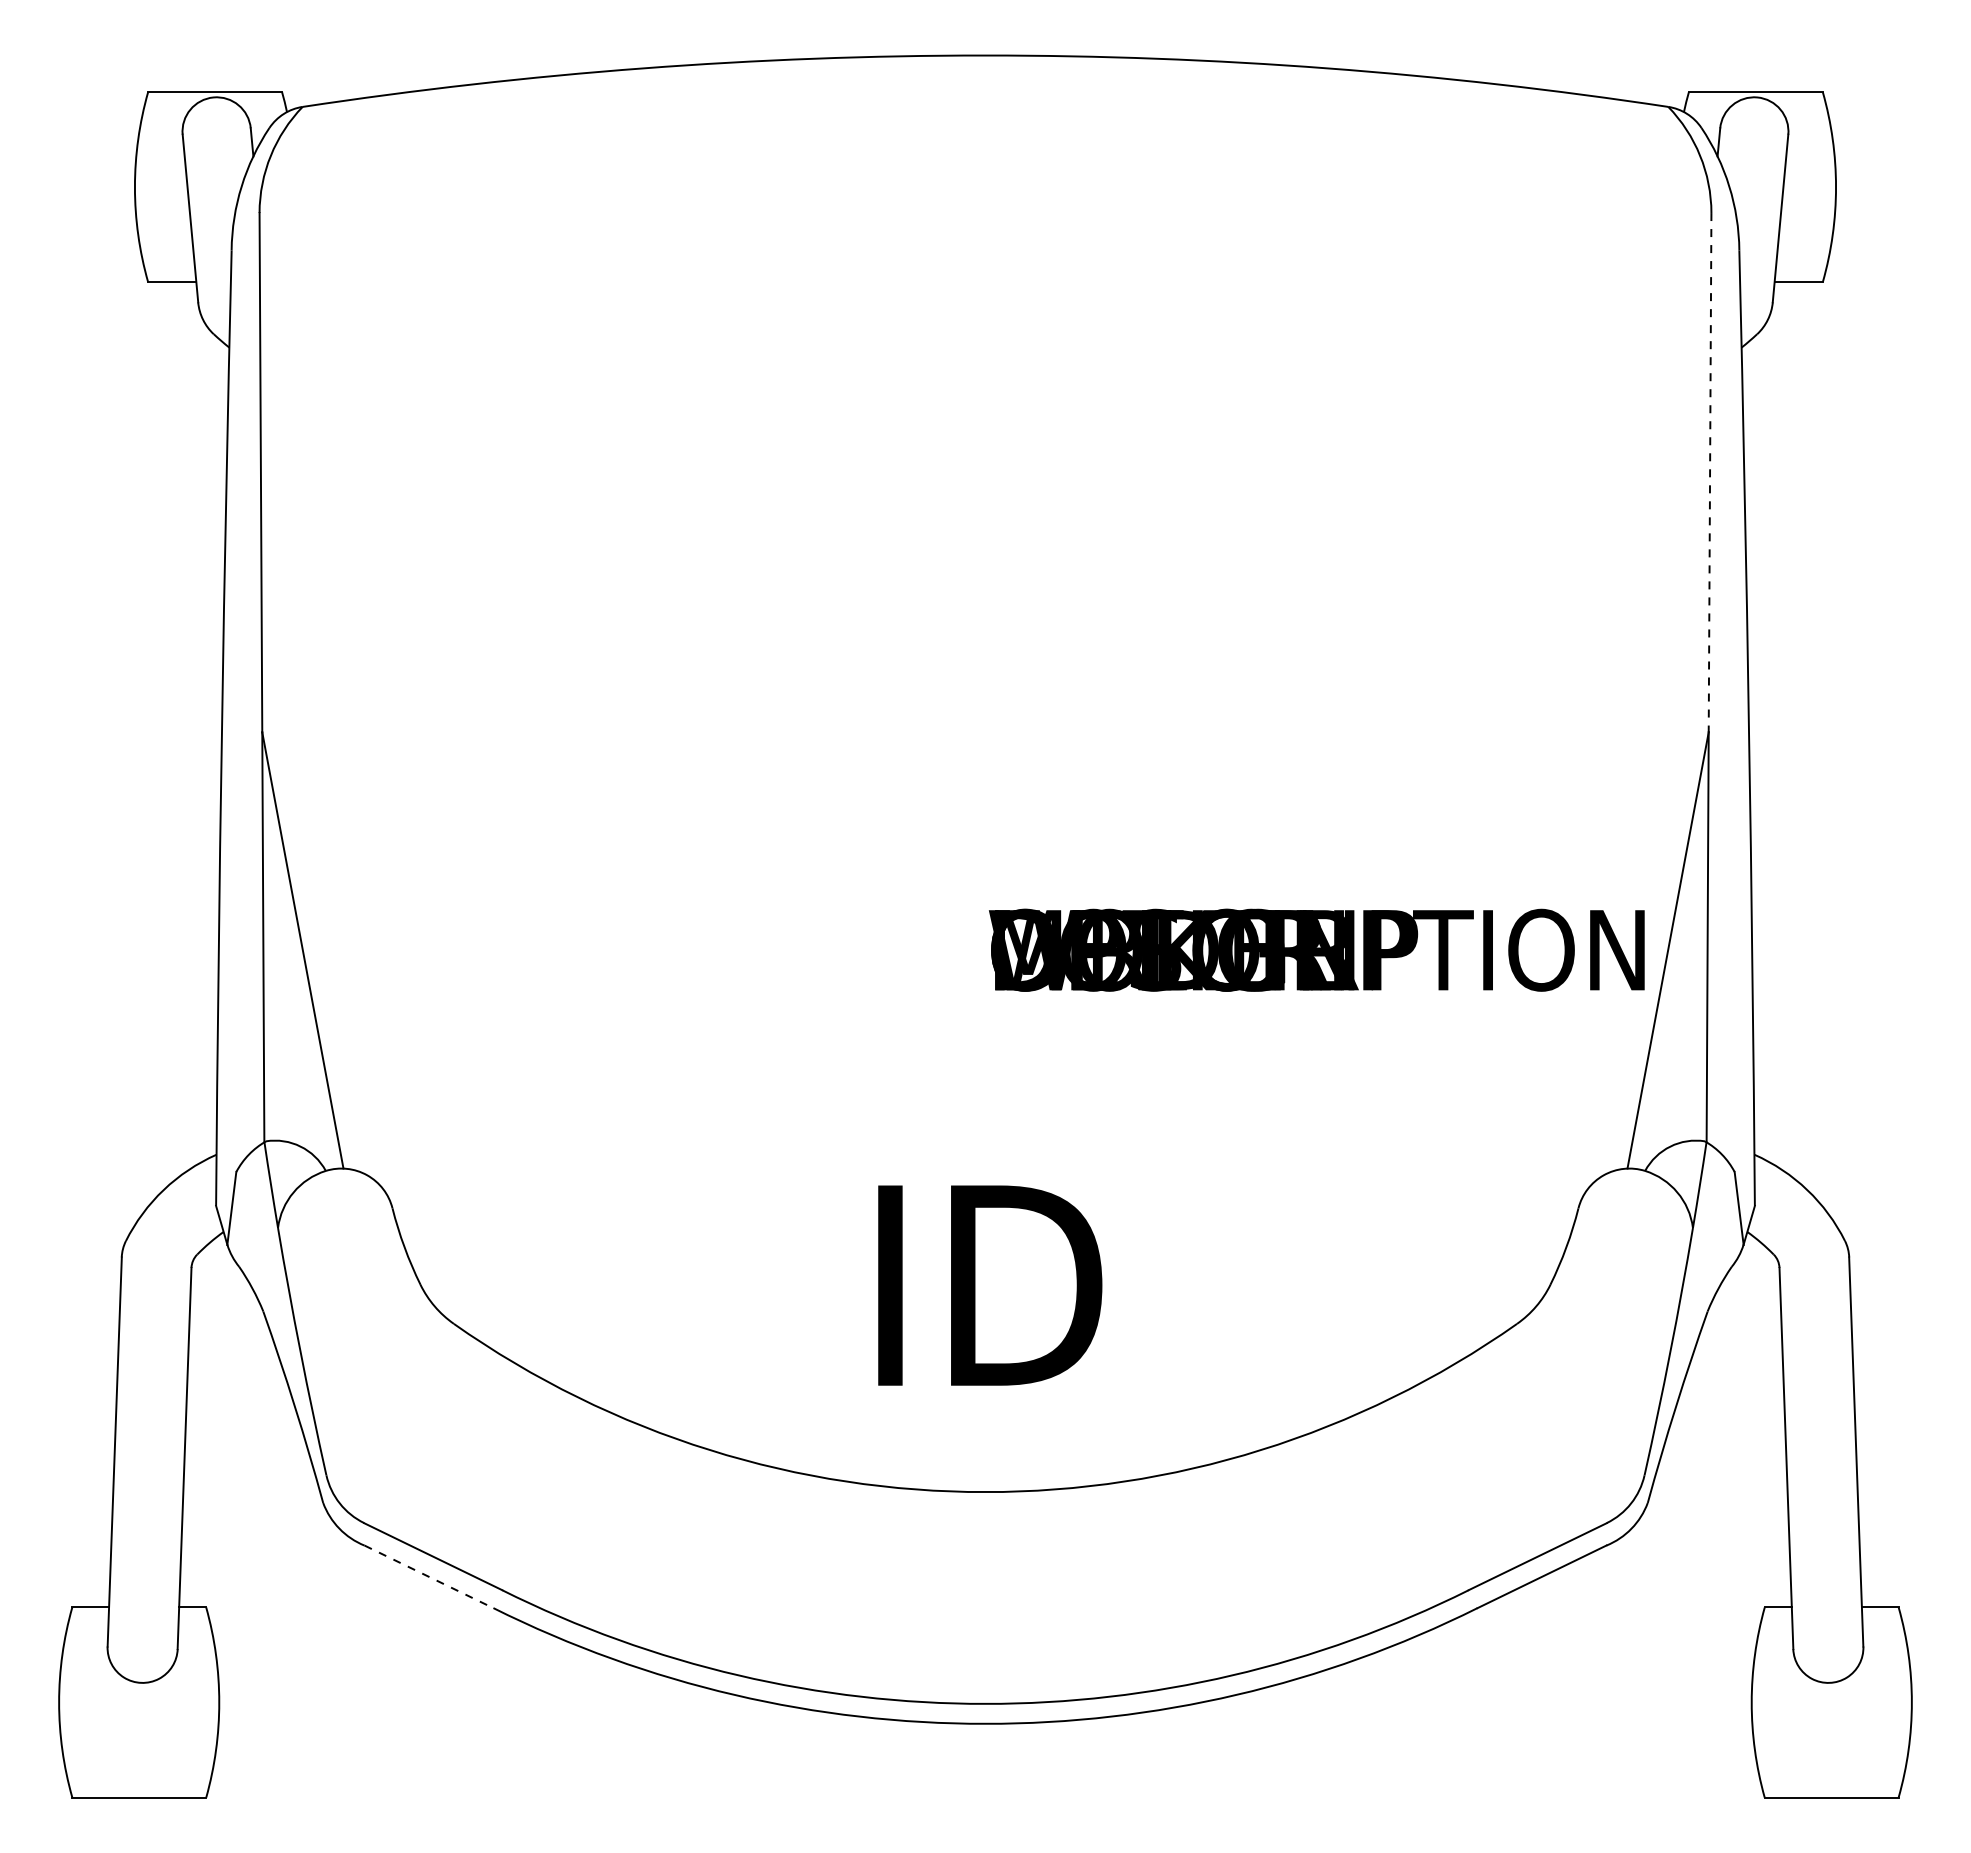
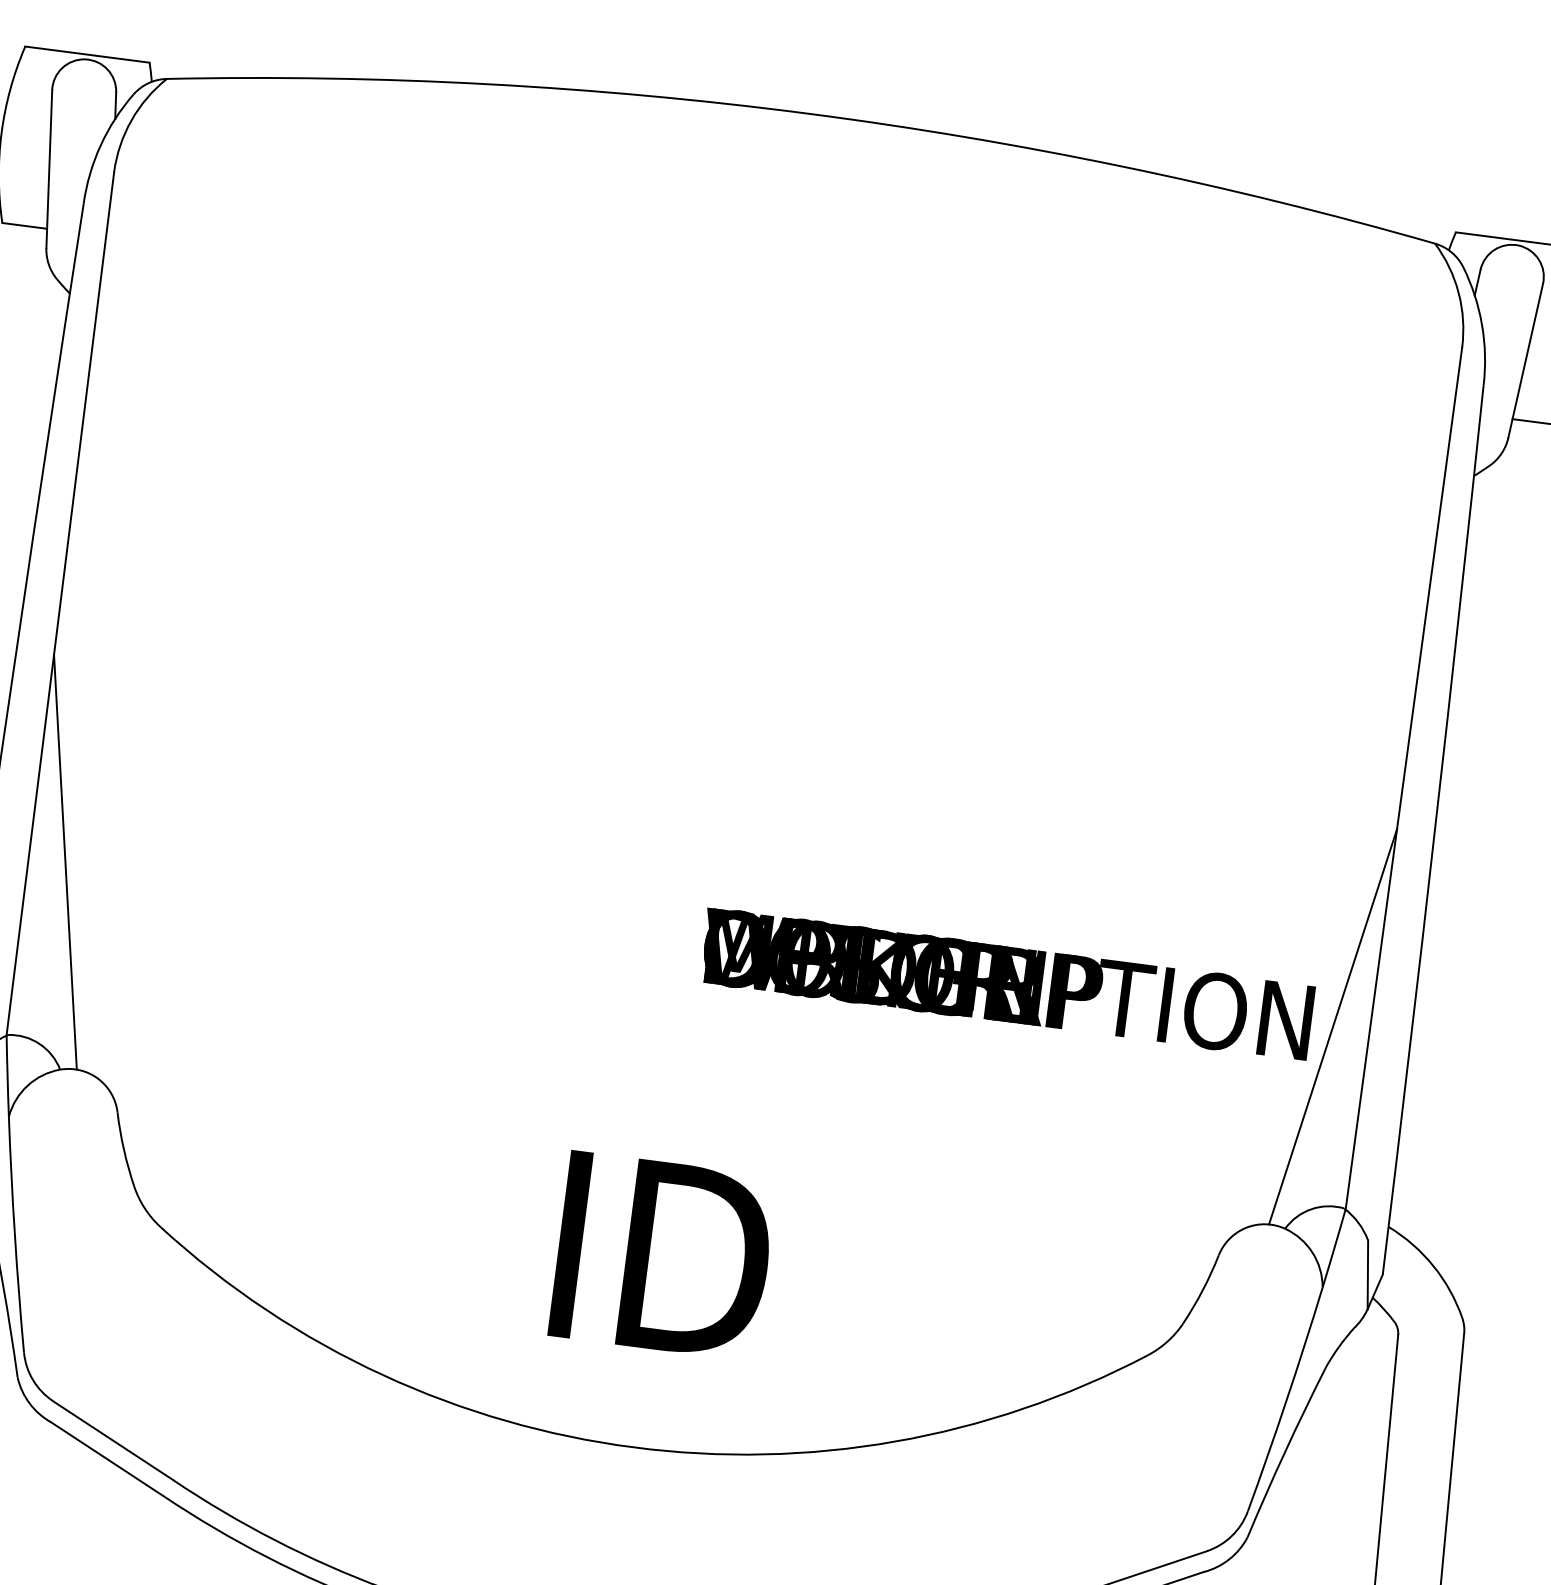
line: (1710, 472) -> (1430, 588), dashed -> solid
line: (429, 1576) -> (107, 1458), dashed -> solid

